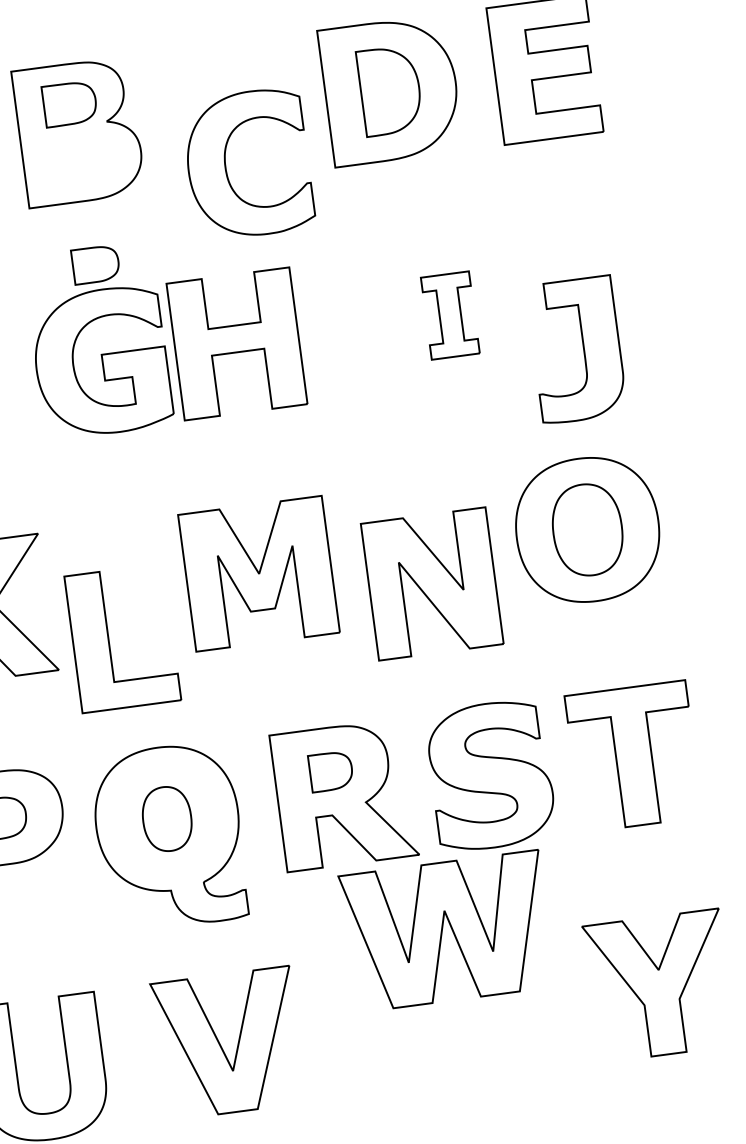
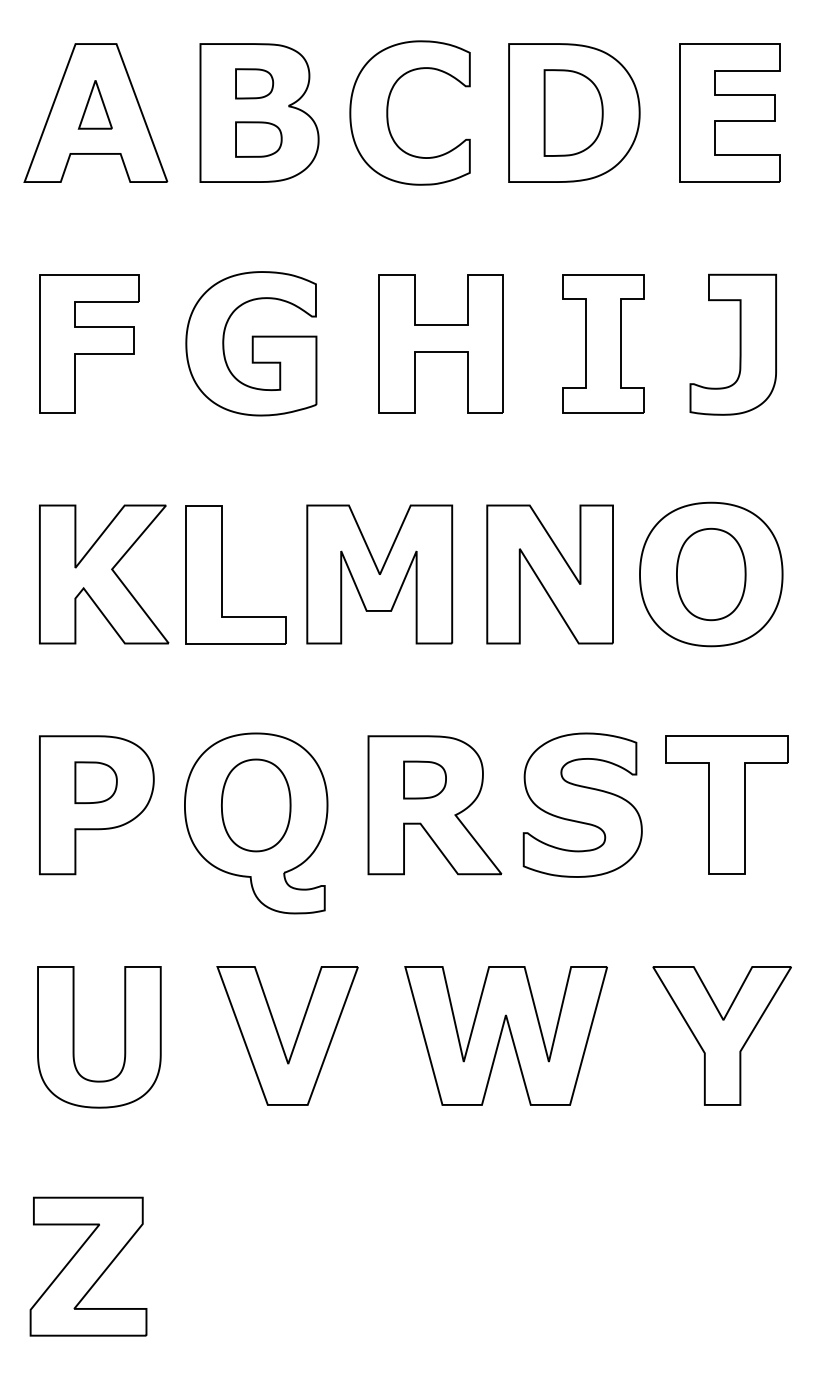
part: (69, 103) -> (254, 83), size x0.71
part: (226, 166) -> (388, 112), moved
part: (95, 264) -> (258, 139), moved
part: (450, 315) -> (603, 343), size x1.67
part: (236, 343) -> (440, 343), moved
part: (582, 348) -> (739, 344), moved
part: (431, 584) -> (549, 574), moved
part: (109, 640) -> (222, 574), moved
part: (167, 819) -> (256, 805), size x1.43
part: (446, 931) -> (505, 1035), moved

